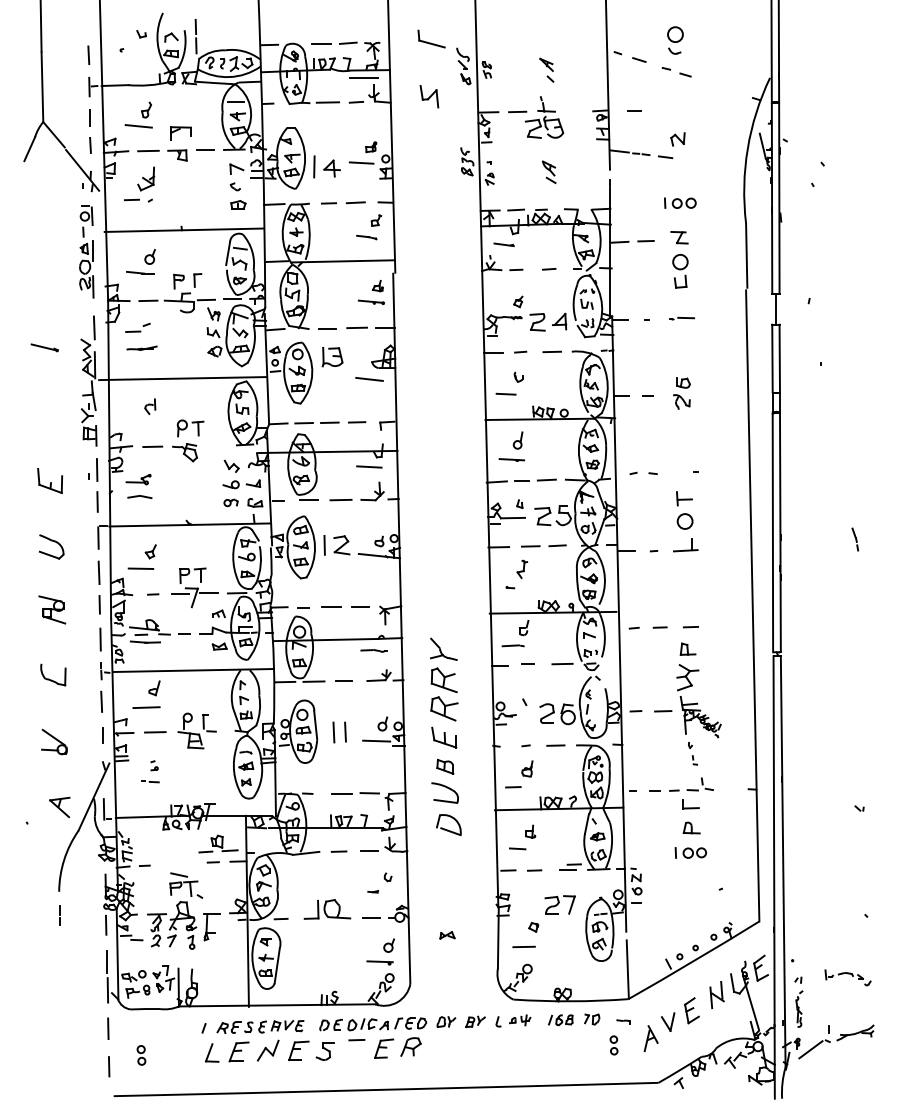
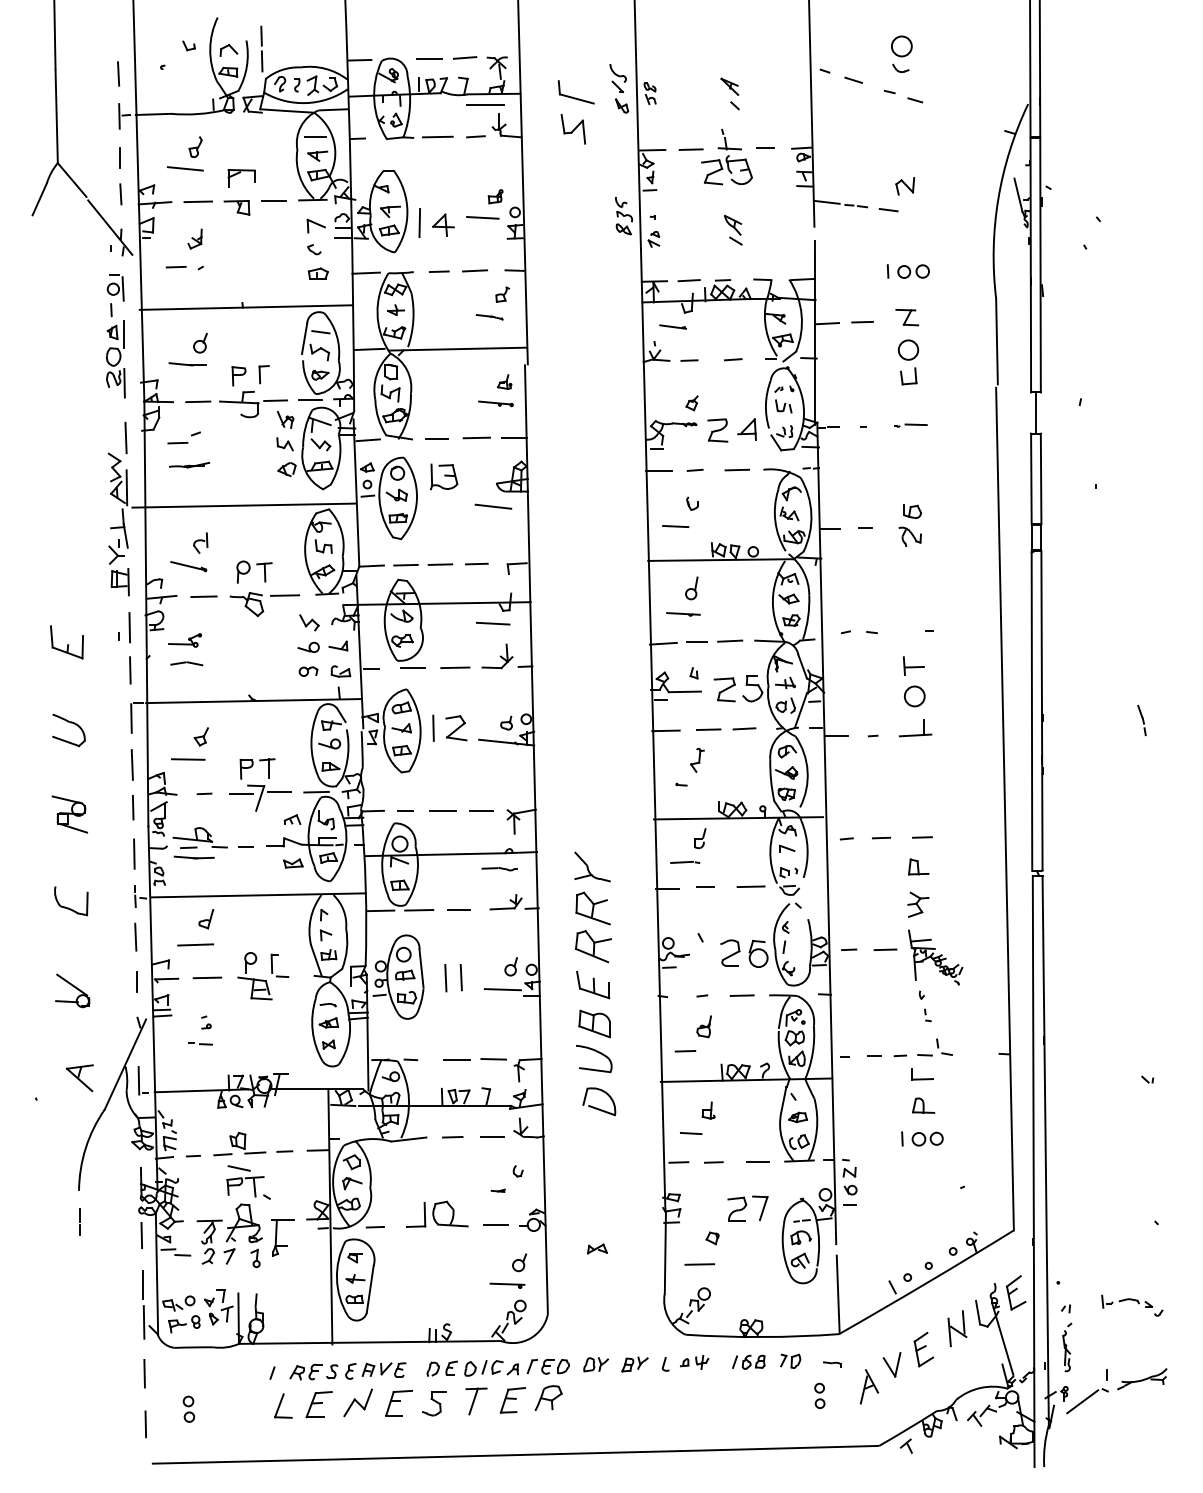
part: (431, 39) -> (575, 92), moved
line: (634, 110) -> (765, 147), moved
part: (145, 178) -> (194, 238), size x0.62
part: (44, 347) -> (188, 566), moved
line: (213, 445) -> (285, 595), added
part: (687, 677) -> (918, 904), size x0.71
part: (445, 766) -> (594, 1023), size x1.43
part: (218, 844) -> (239, 1144), moved
line: (574, 864) -> (766, 1154), removed
line: (354, 1049) -> (473, 1401), added

